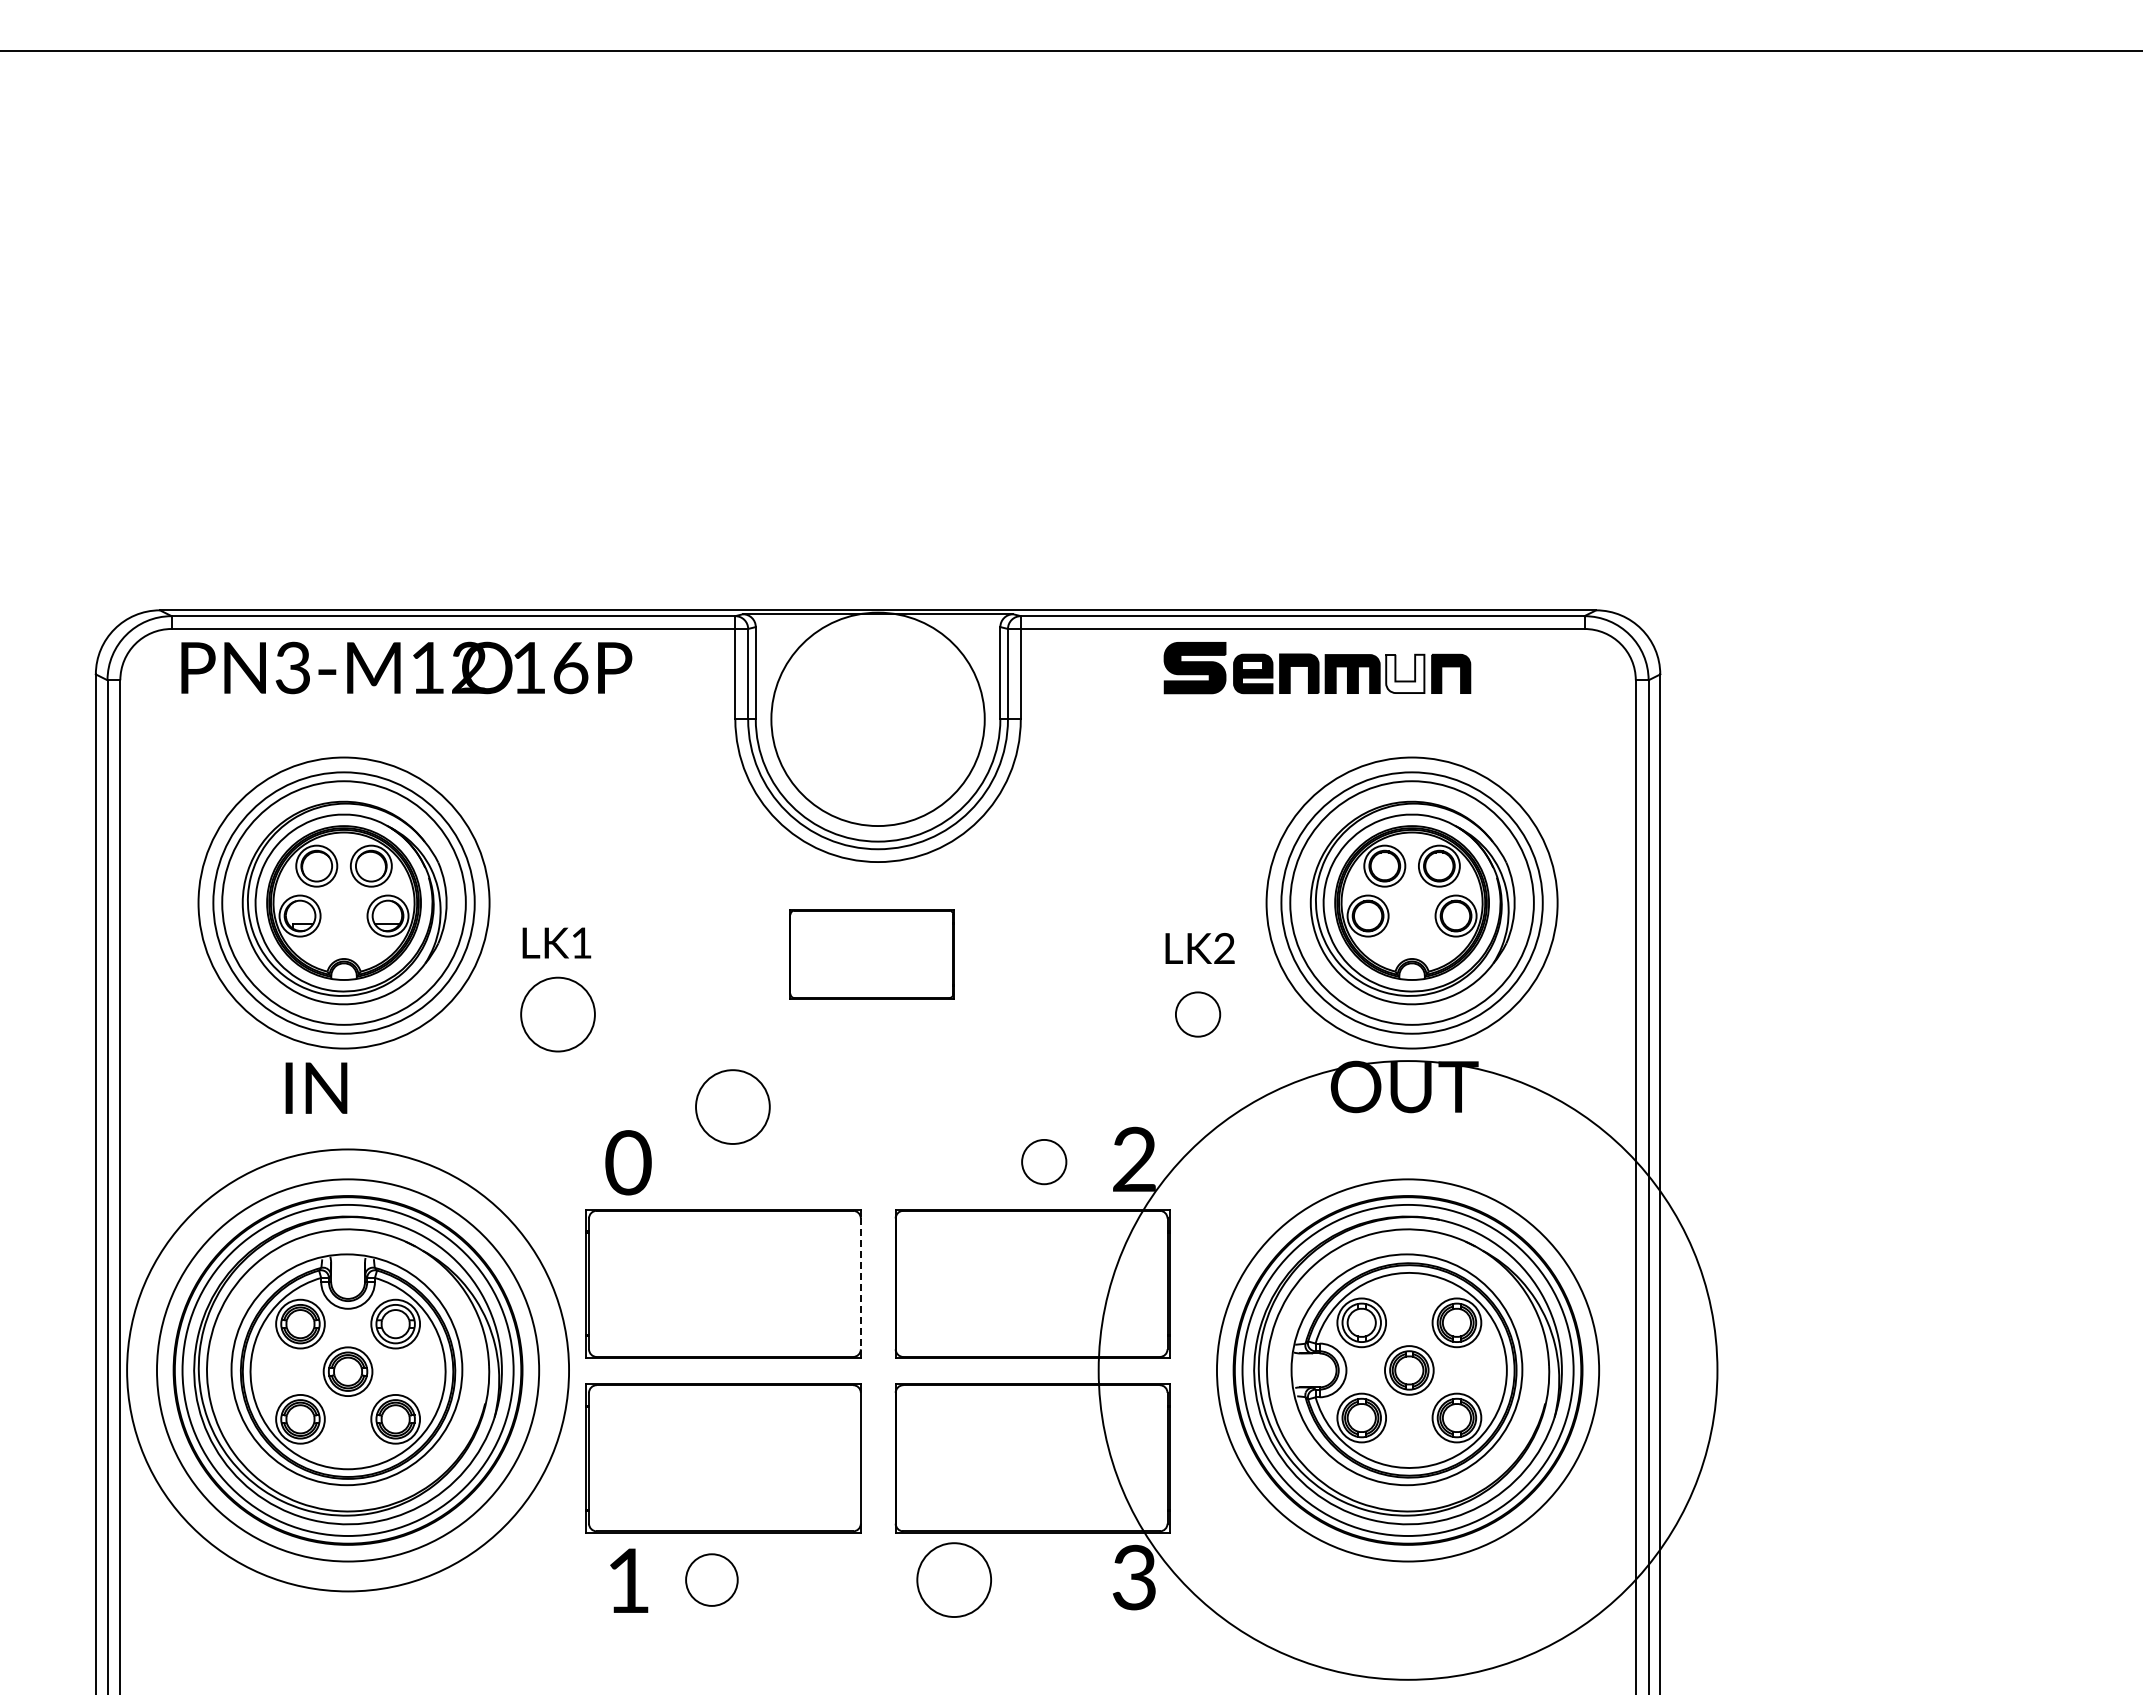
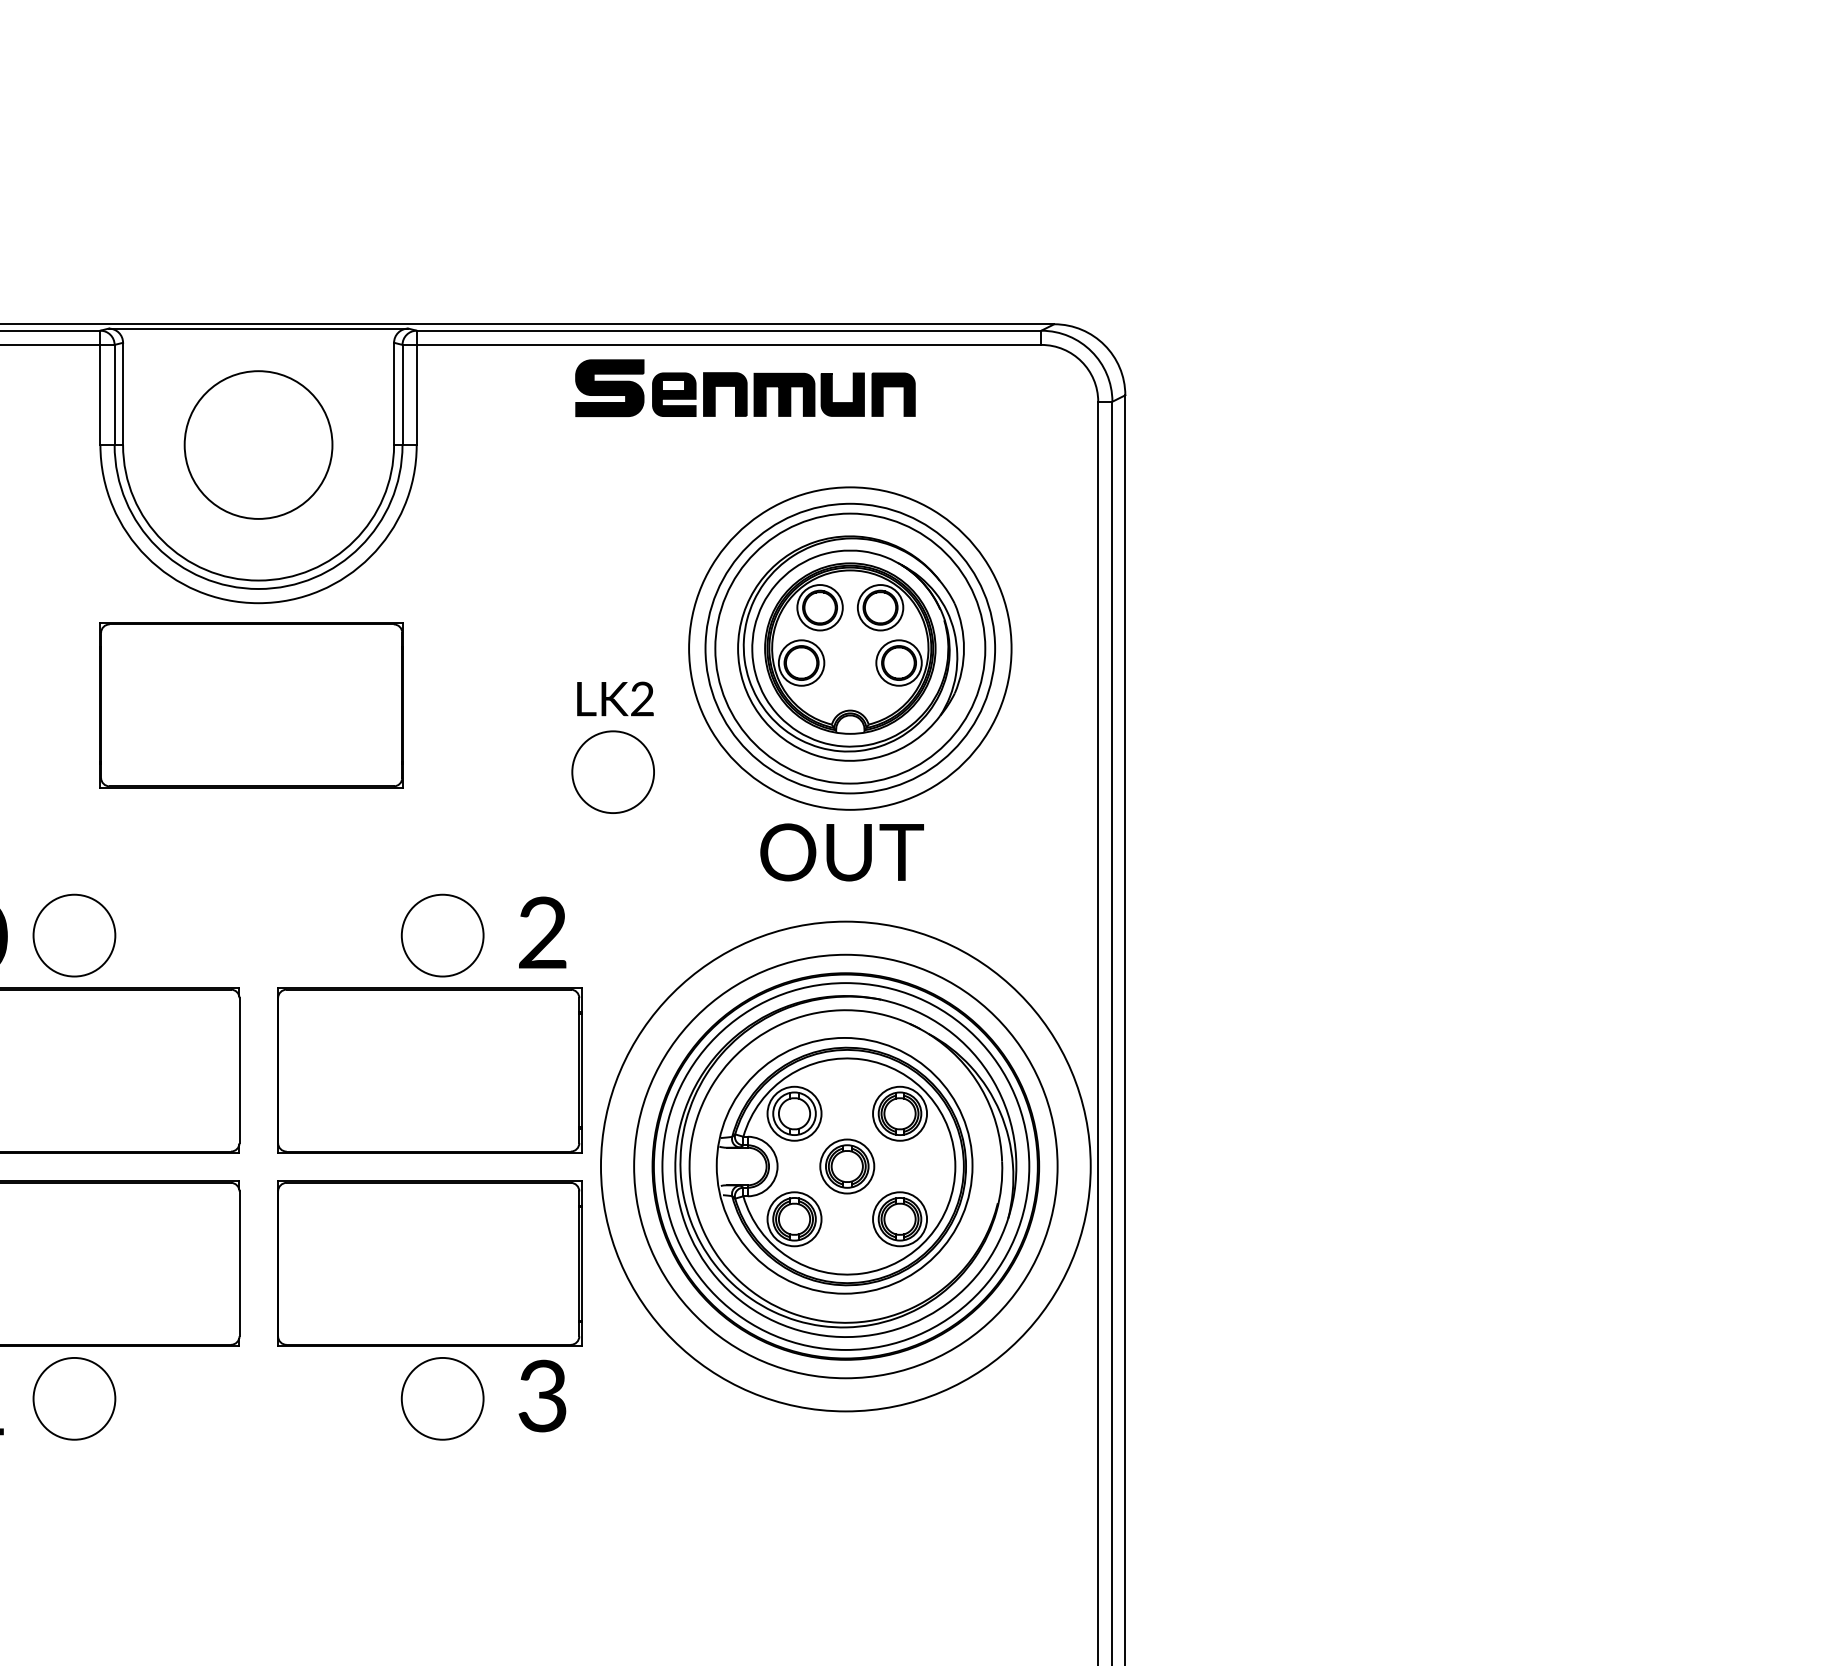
fill: (1405, 673) -> (843, 394), added
circle: (877, 719) -> (257, 445), size x0.62
part: (871, 954) -> (251, 705), size x1.67
circle: (1197, 1014) -> (612, 772), size x1.67
circle: (732, 1106) -> (73, 935), moved
circle: (1044, 1161) -> (442, 935), size x1.67
line: (860, 1284) -> (239, 1071), dashed -> solid
circle: (1408, 1370) -> (846, 1166), size x0.71
circle: (953, 1579) -> (441, 1398), moved
circle: (711, 1580) -> (73, 1399), size x1.43

